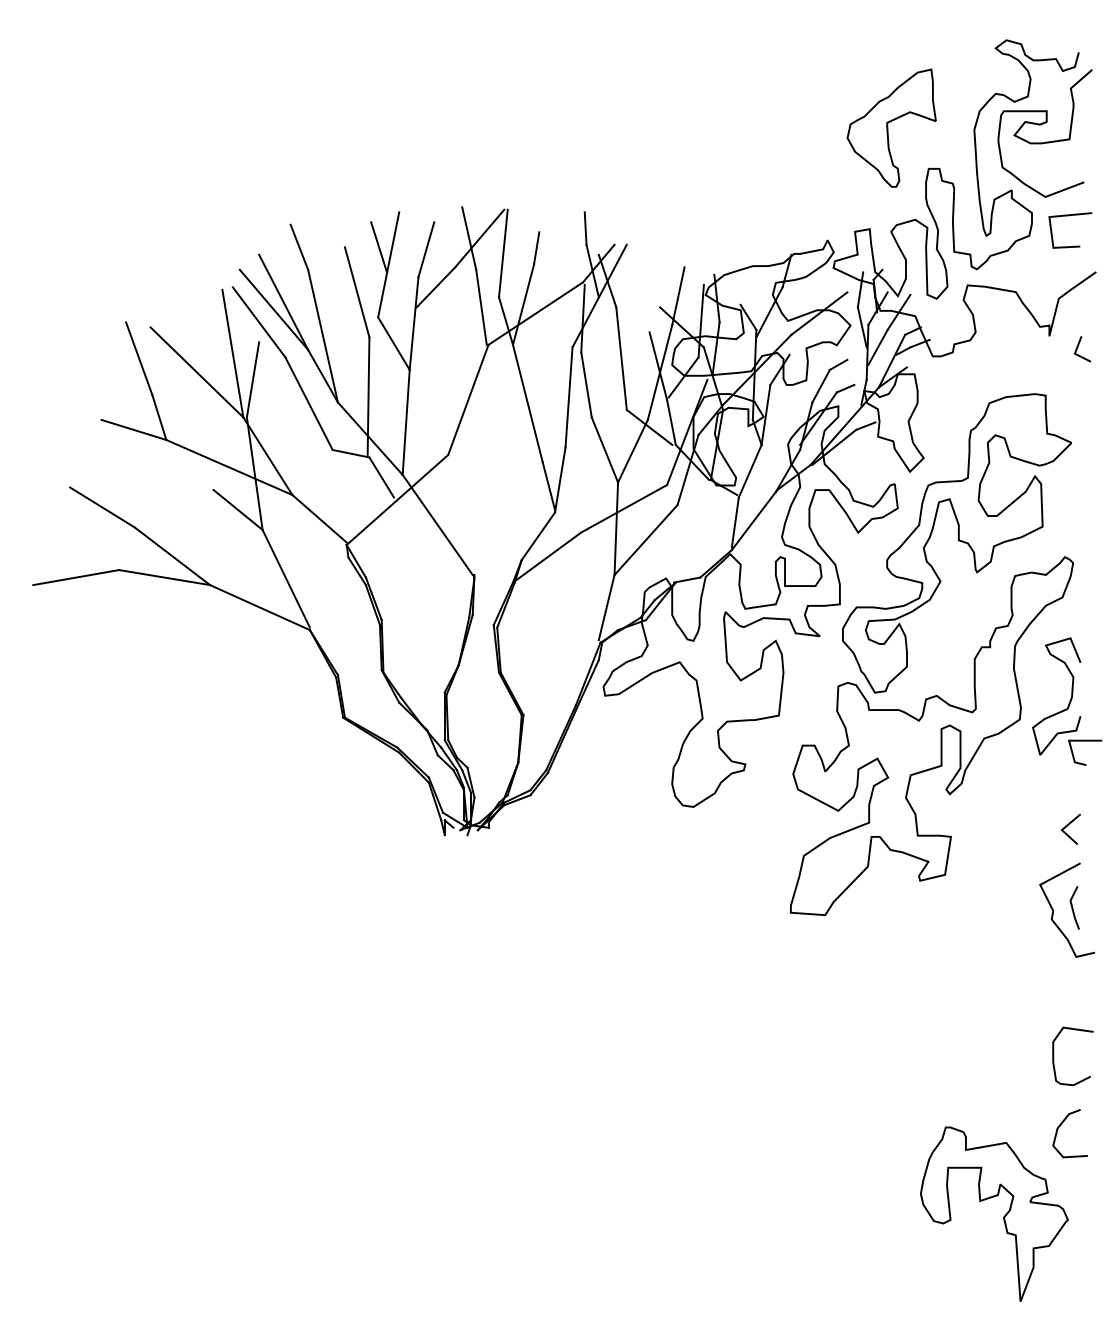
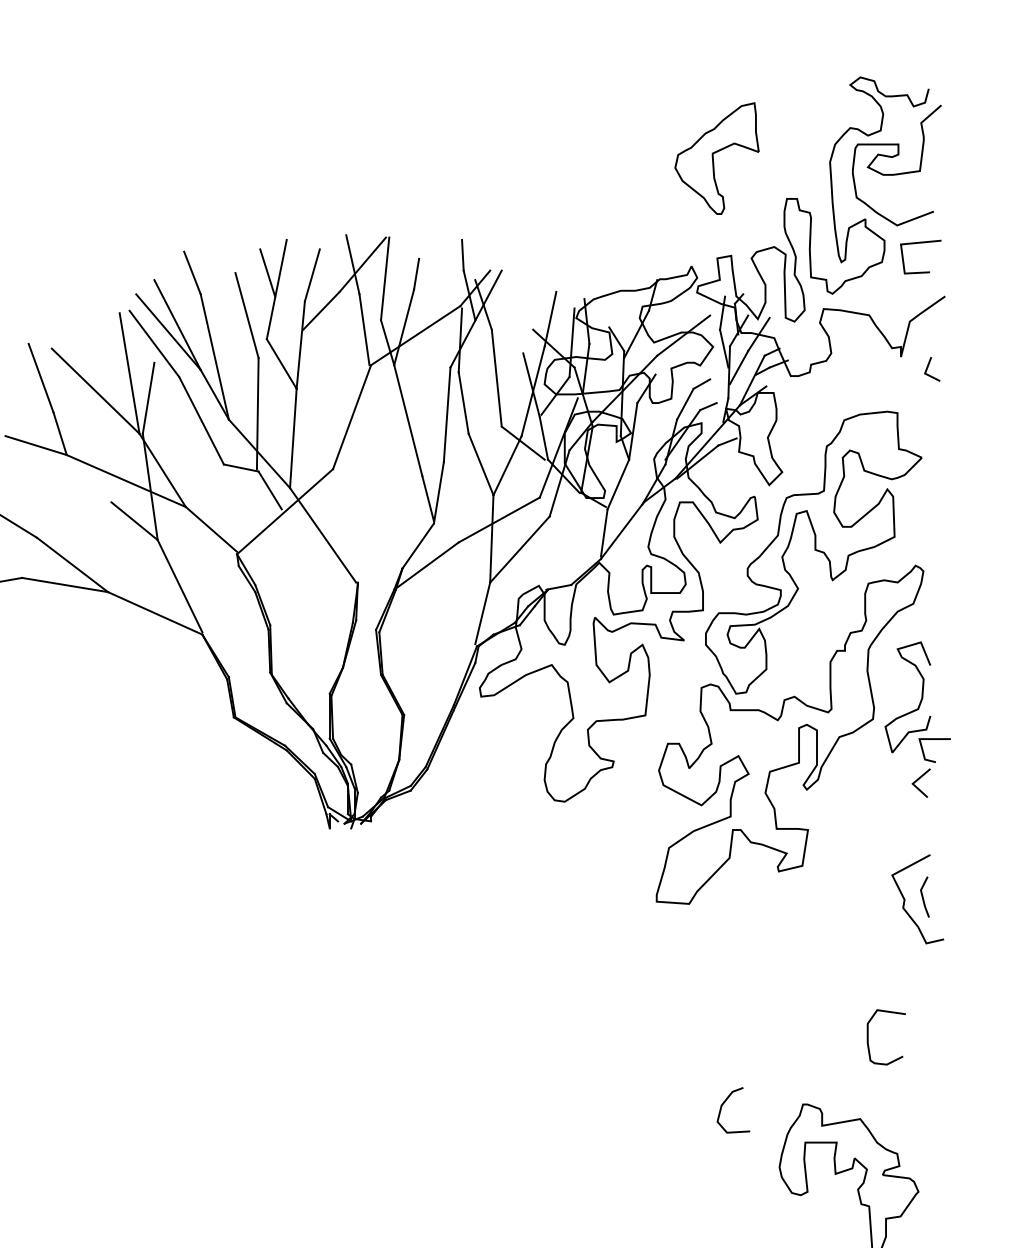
part: (891, 127) -> (716, 157), moved
line: (1068, 825) -> (919, 779), moved
curve: (1054, 1056) -> (868, 1037), moved
curve: (1061, 1125) -> (725, 1102), moved

